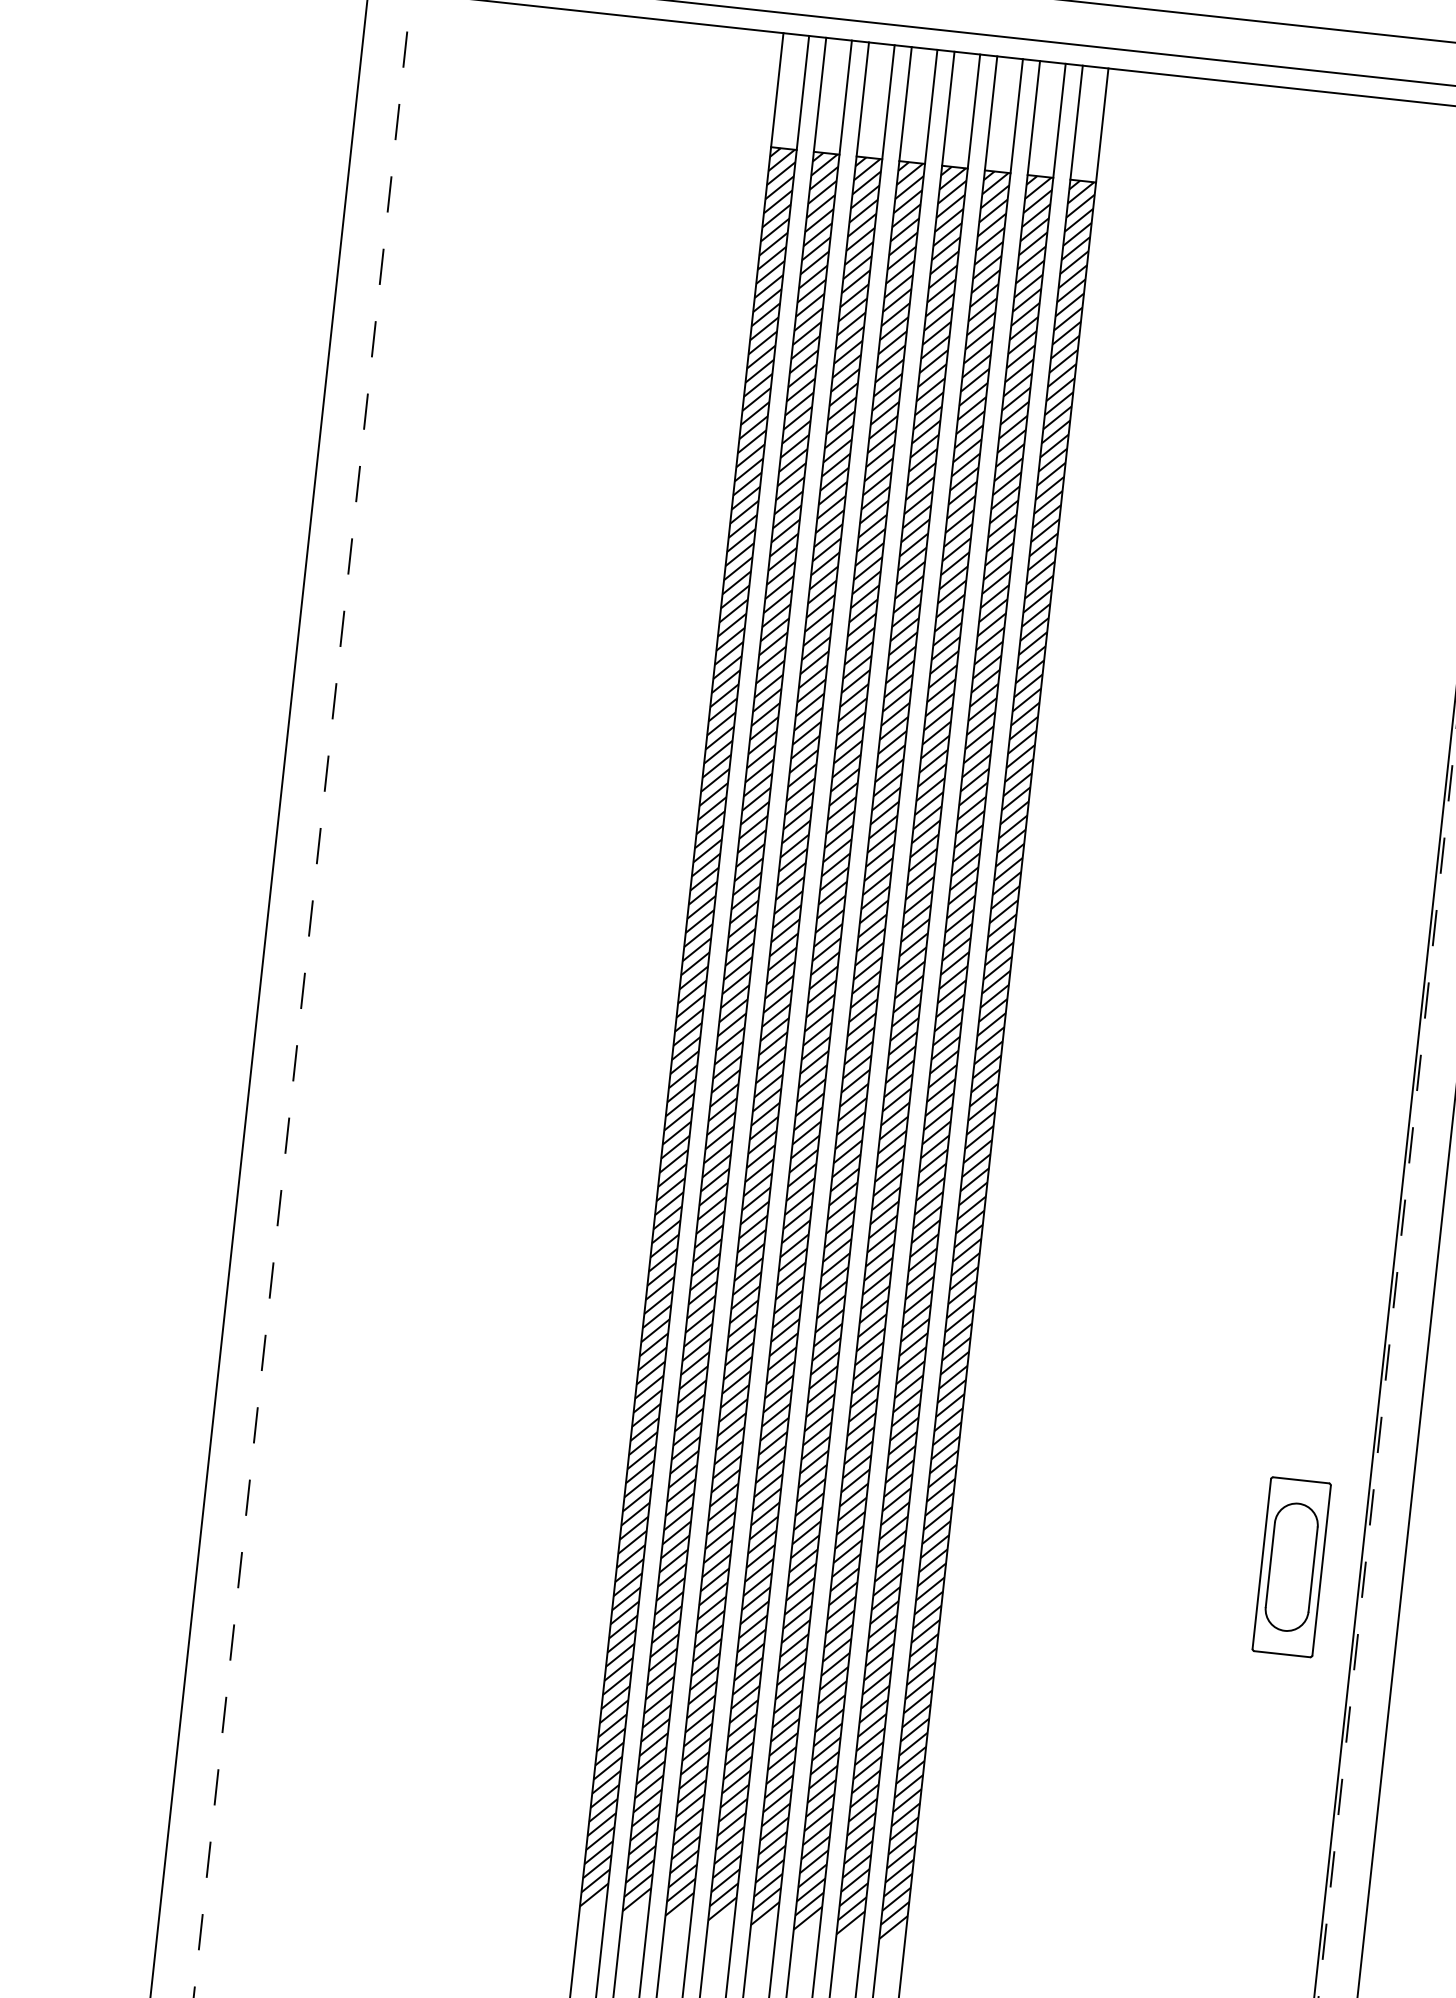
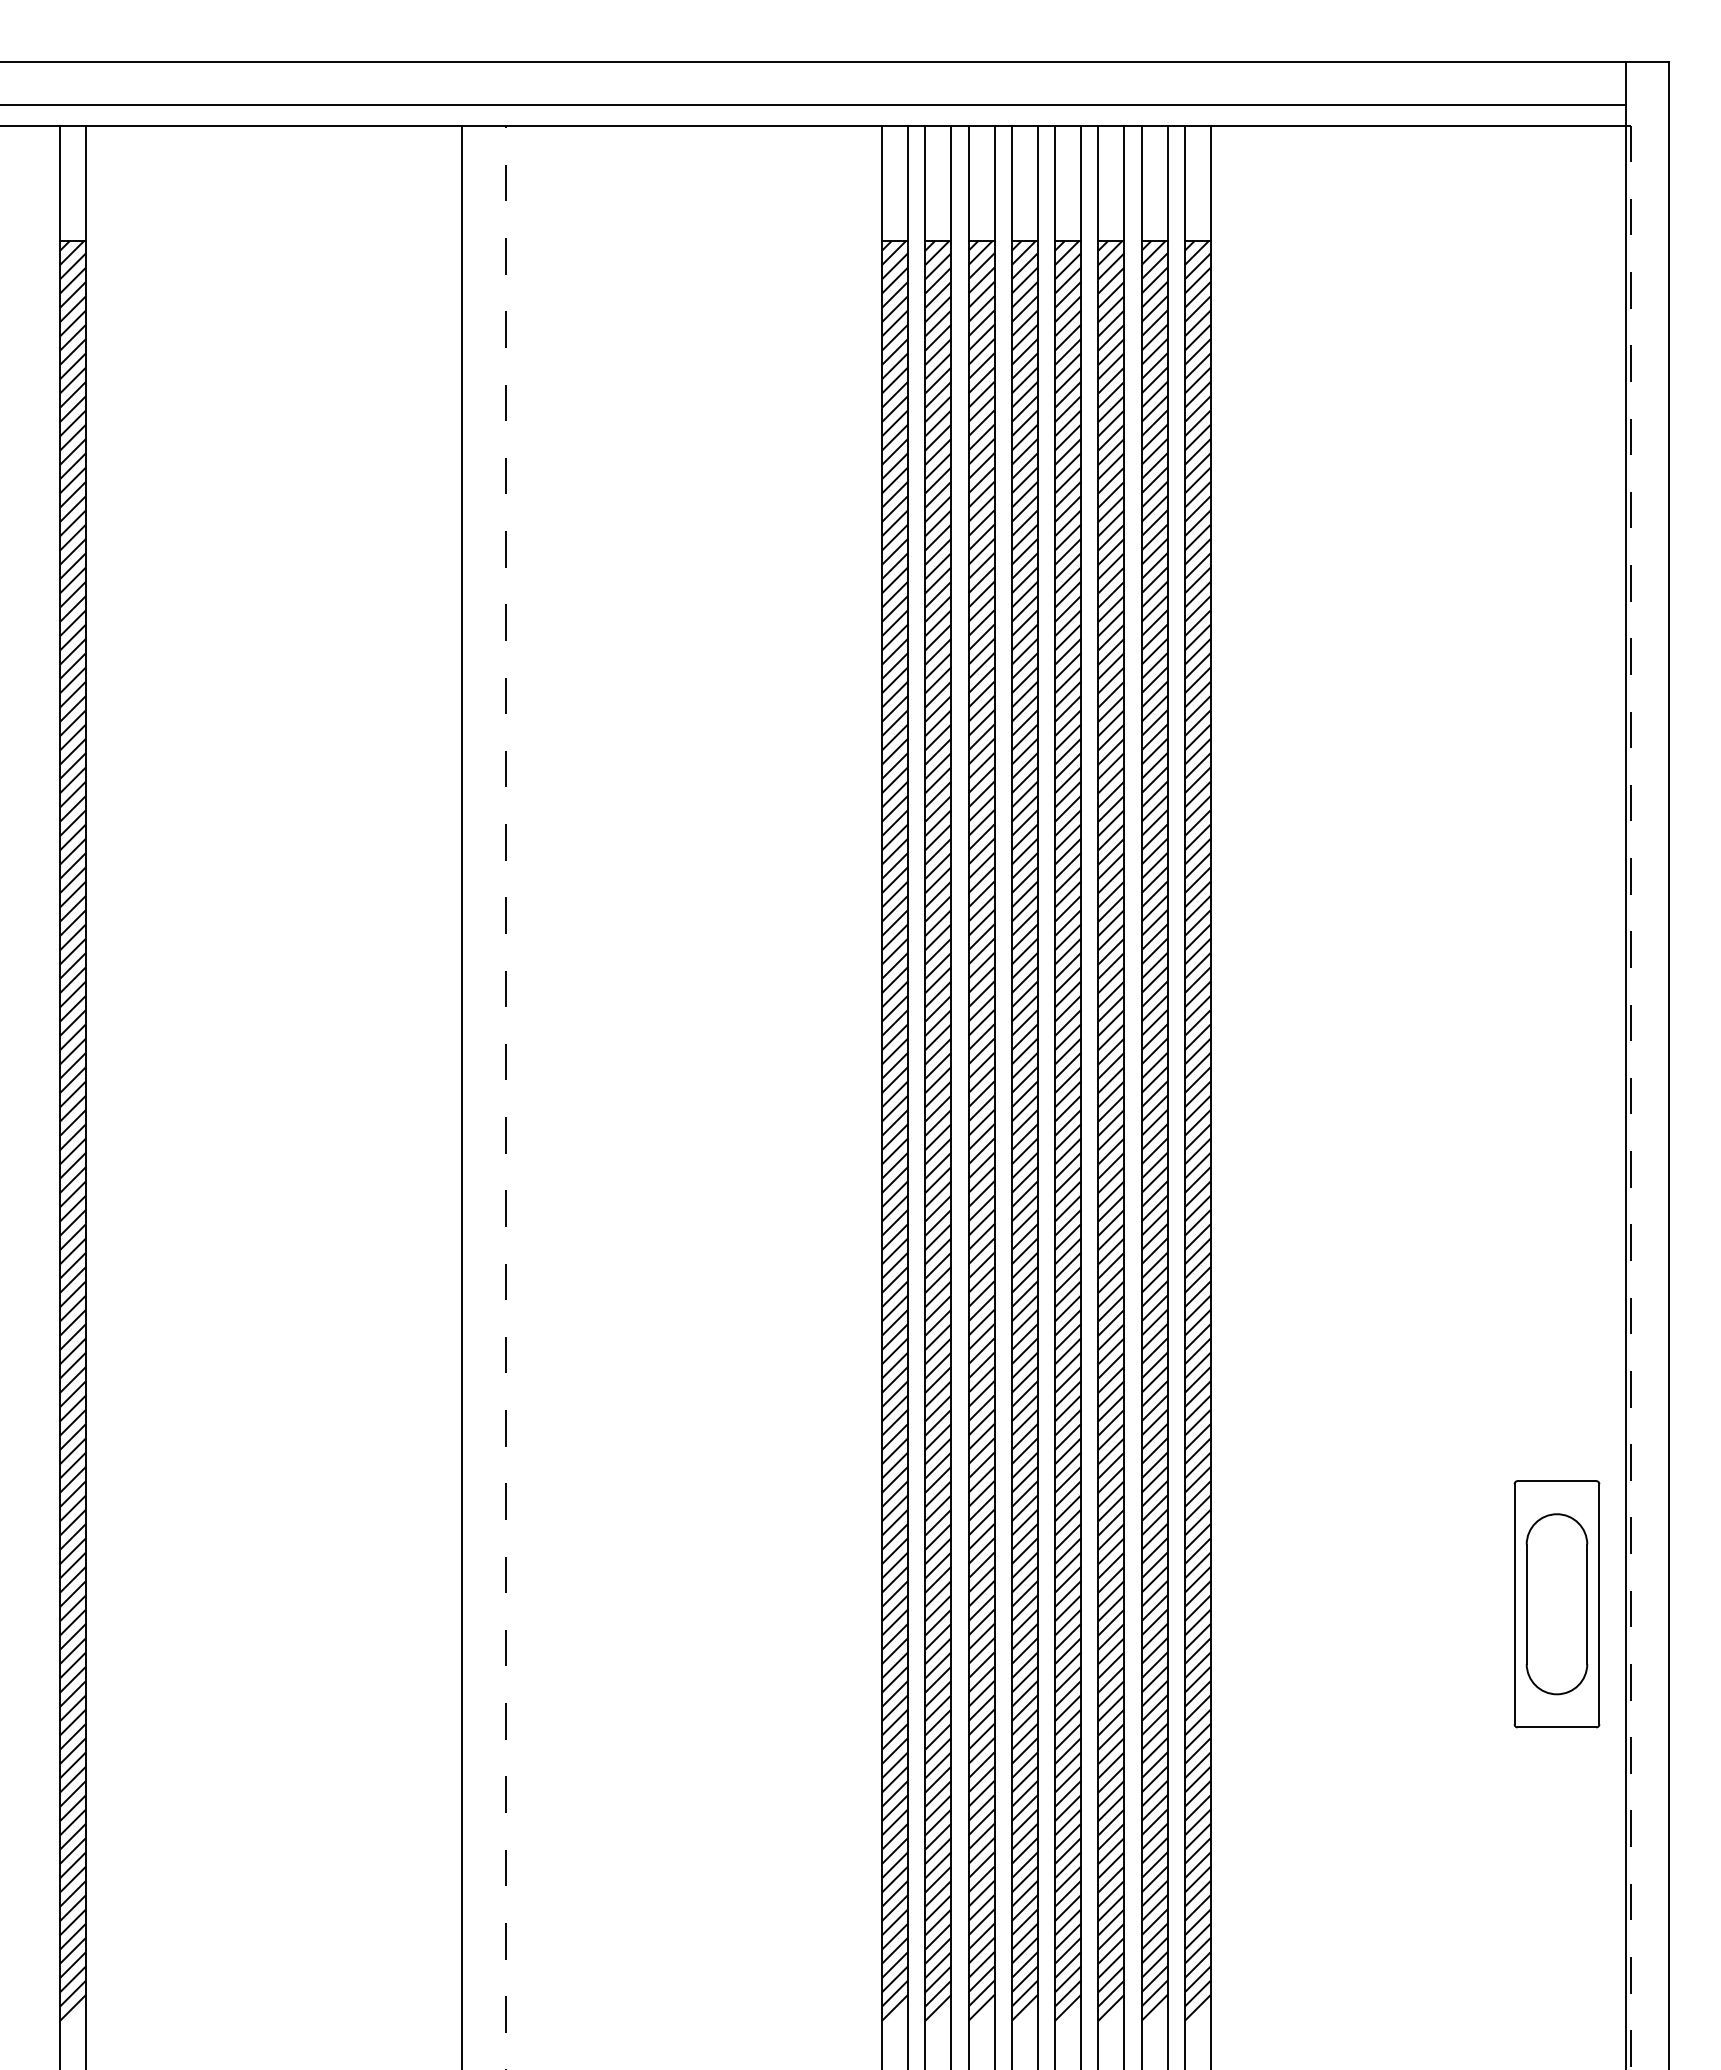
part: (1291, 1567) -> (1556, 1604), size x1.4

